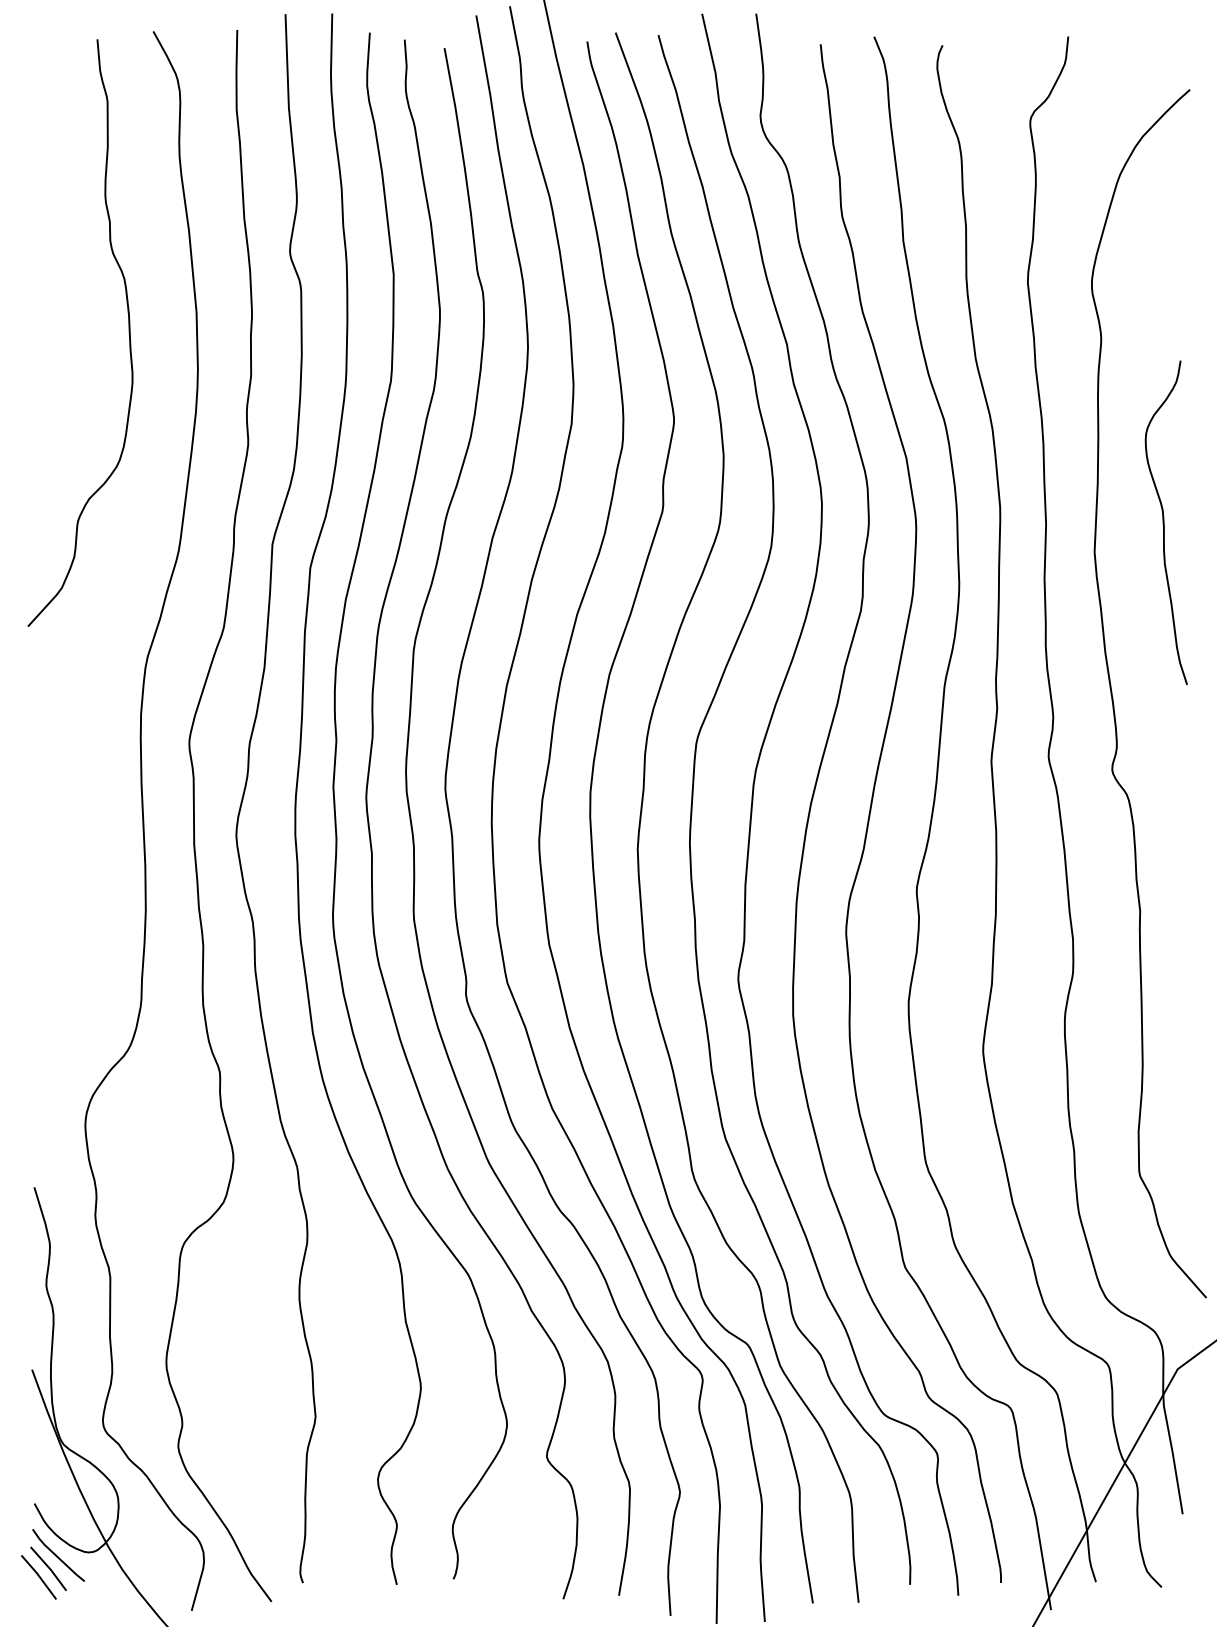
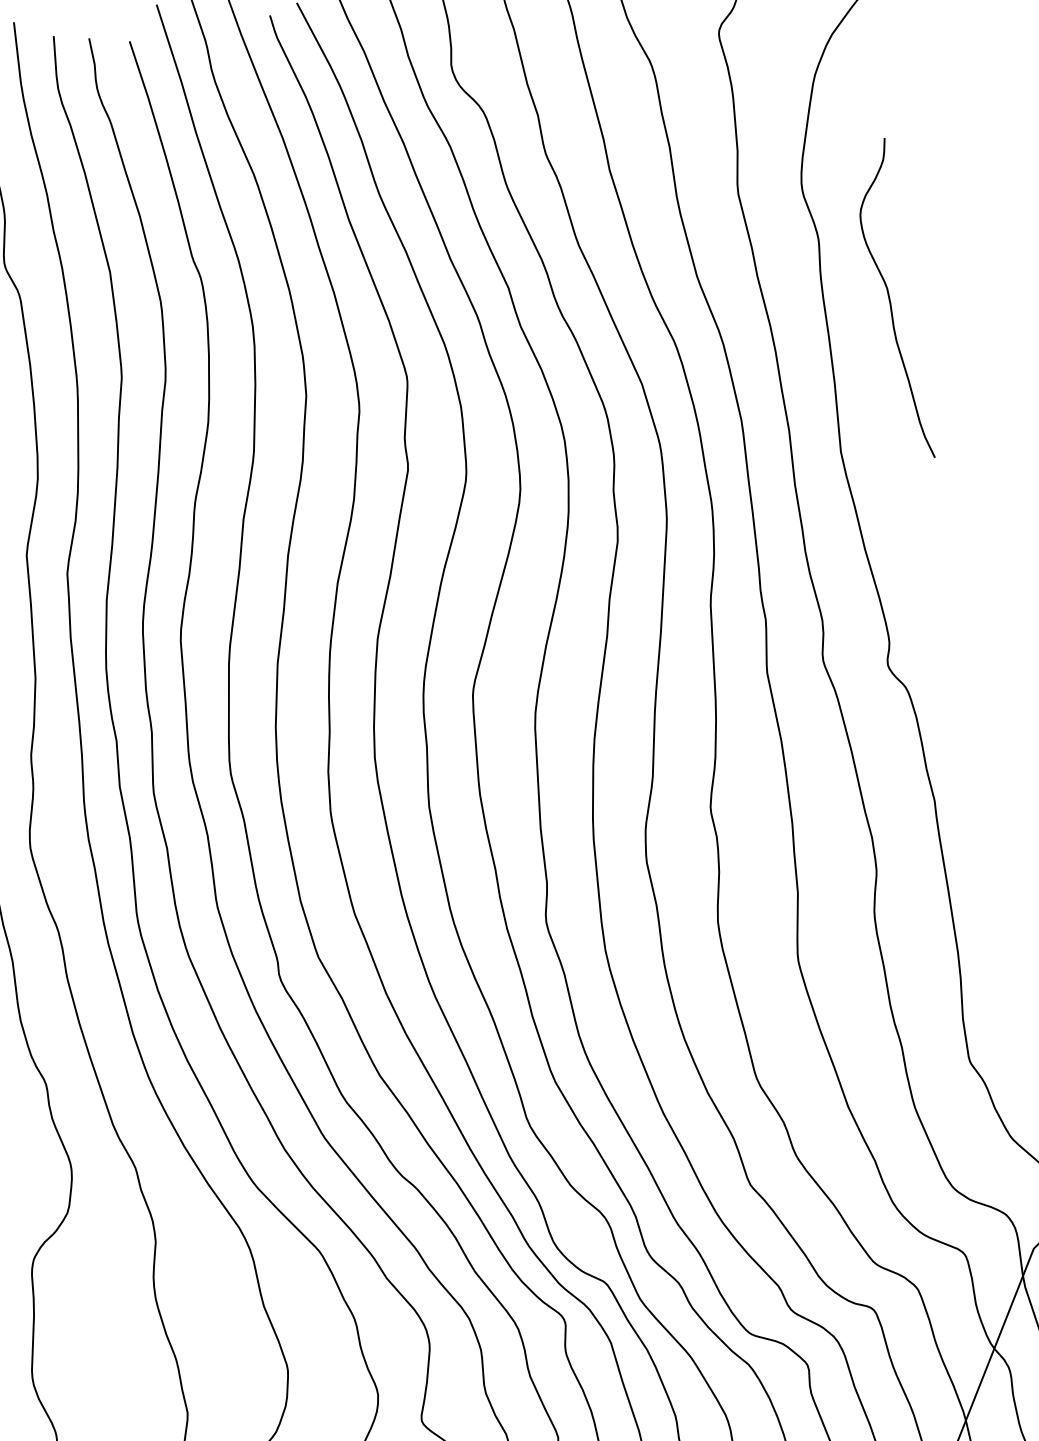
curve: (1164, 522) -> (890, 300), moved

